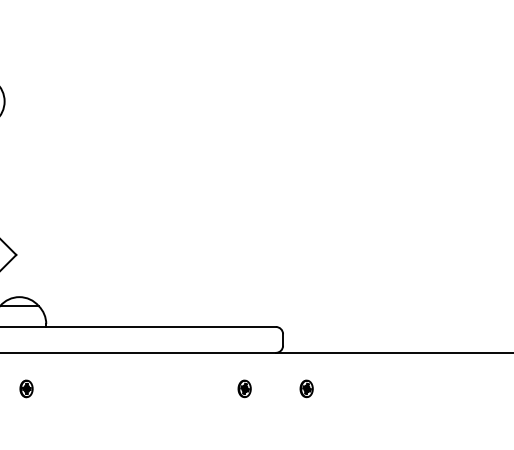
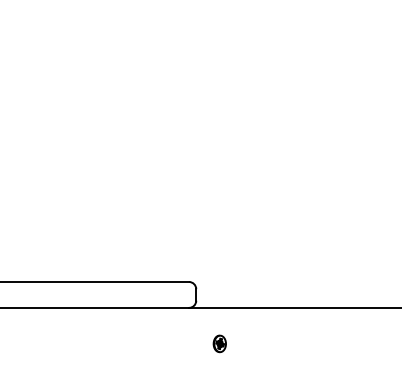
part: (244, 388) -> (157, 343), removed

